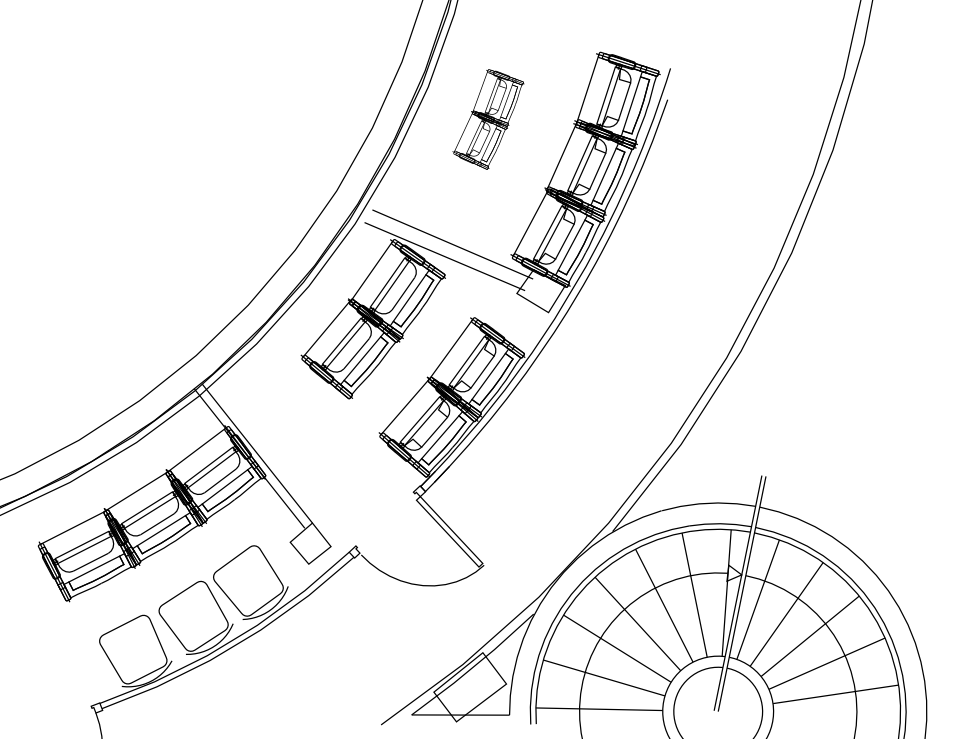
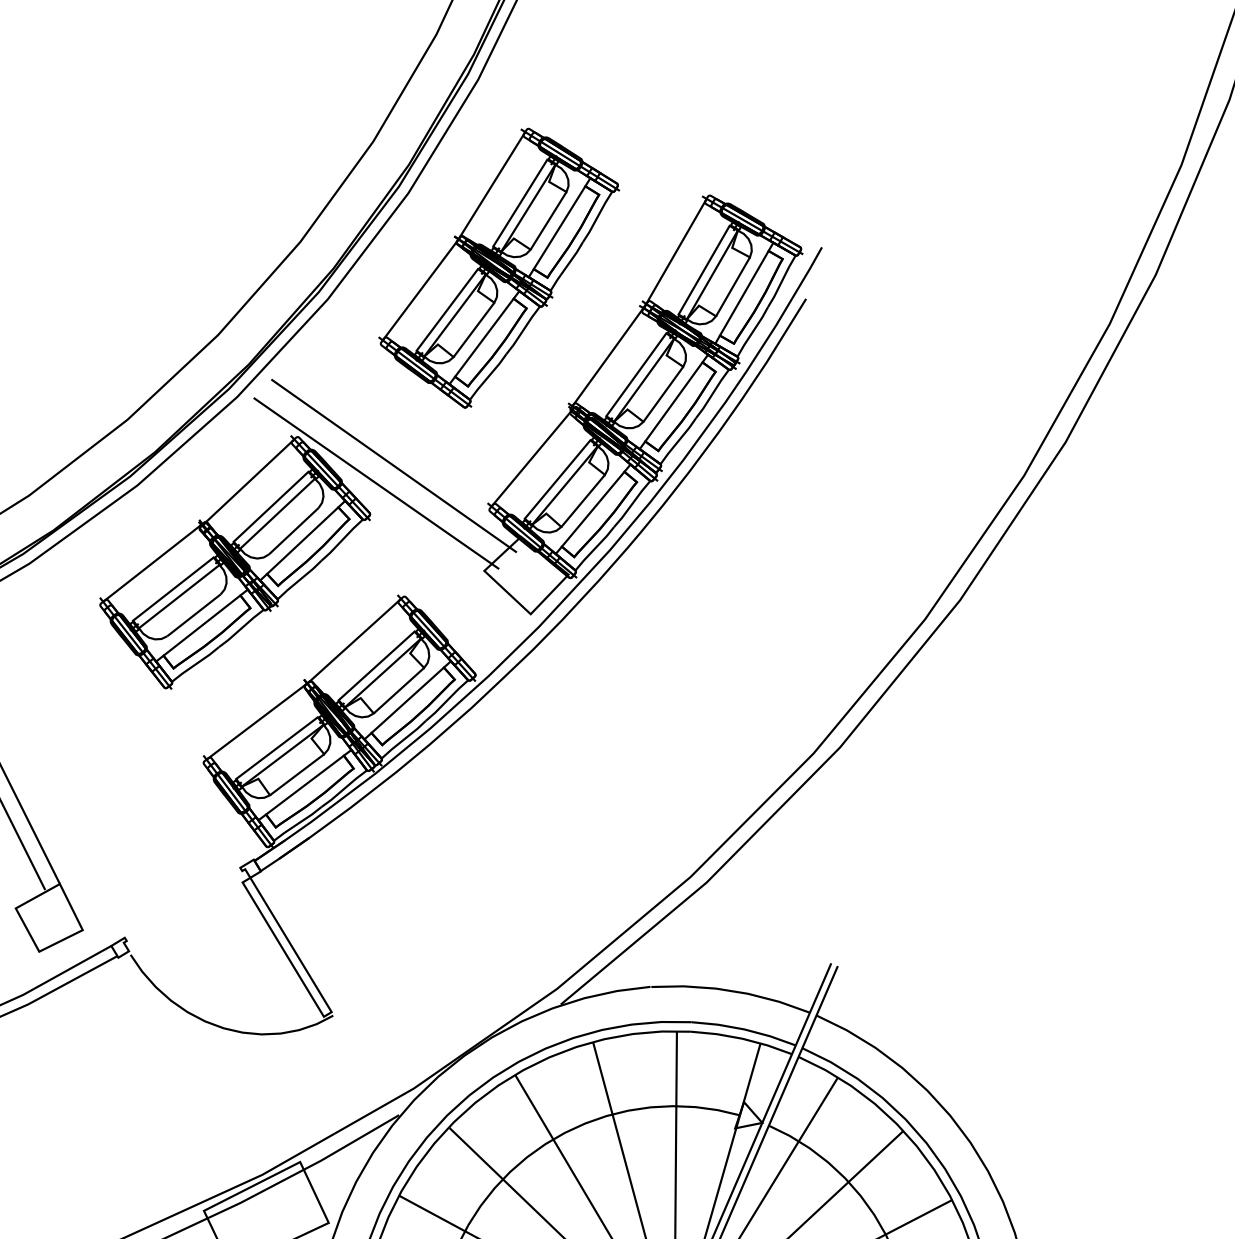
part: (488, 119) -> (498, 268), size x1.67

